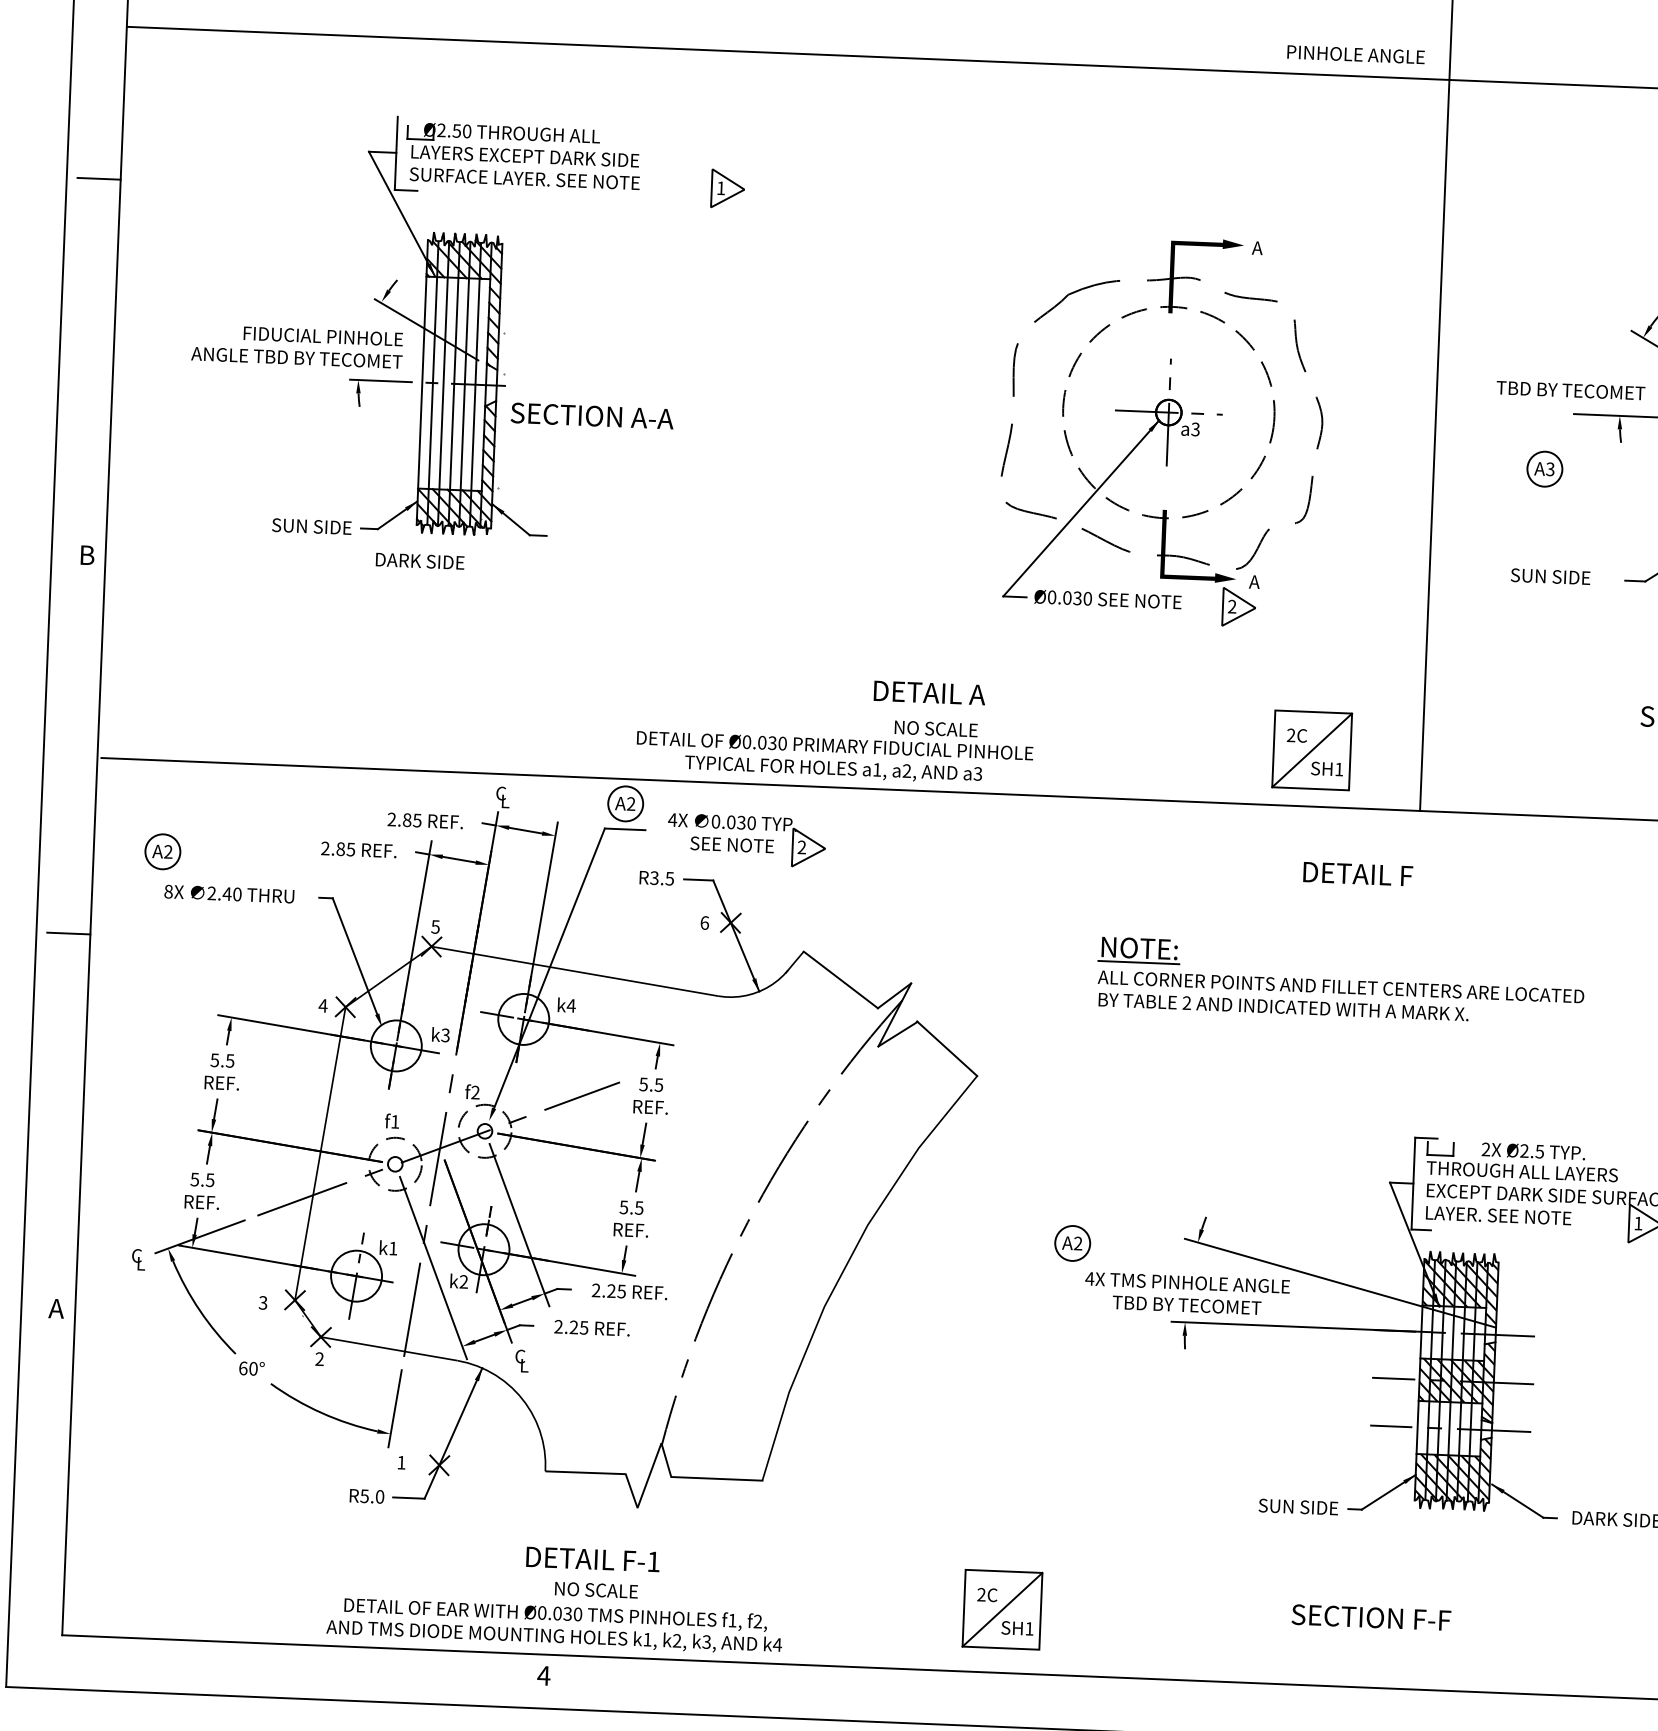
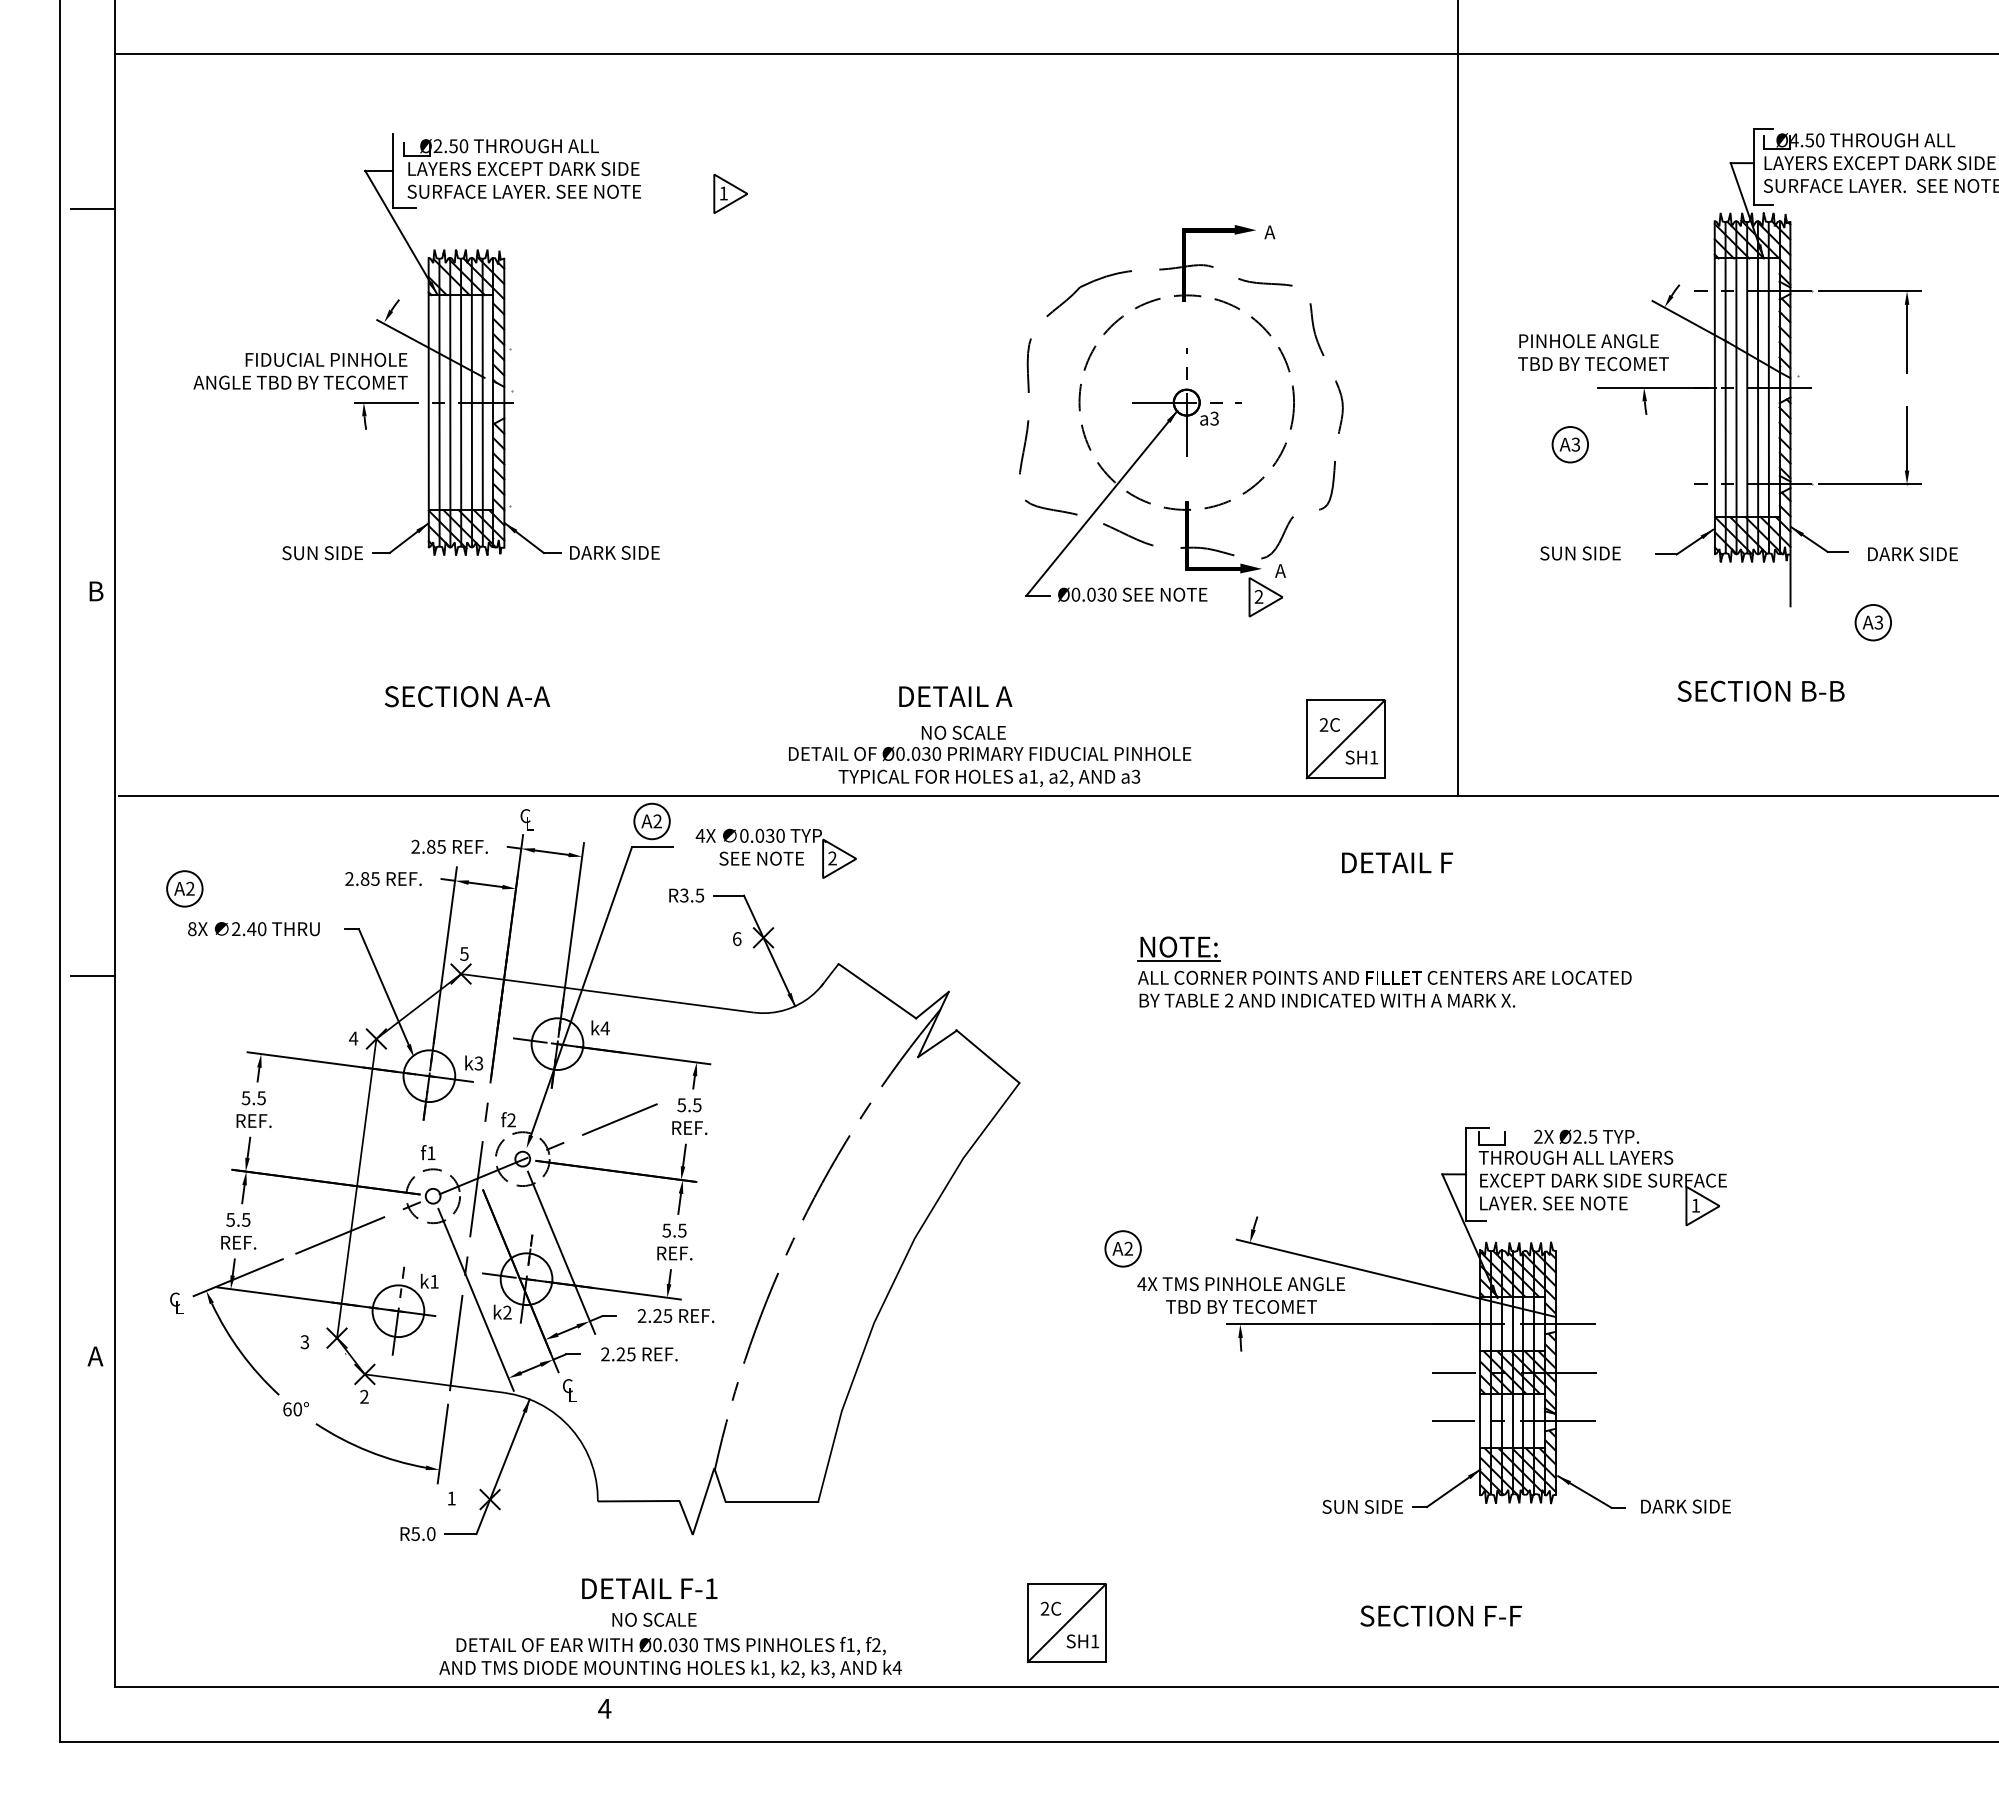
text: (1355, 54) -> (1588, 341), moved
text: (592, 415) -> (467, 696), moved
text: (419, 560) -> (614, 552), moved
text: (835, 758) -> (990, 766), moved
text: (554, 1625) -> (670, 1657), moved

